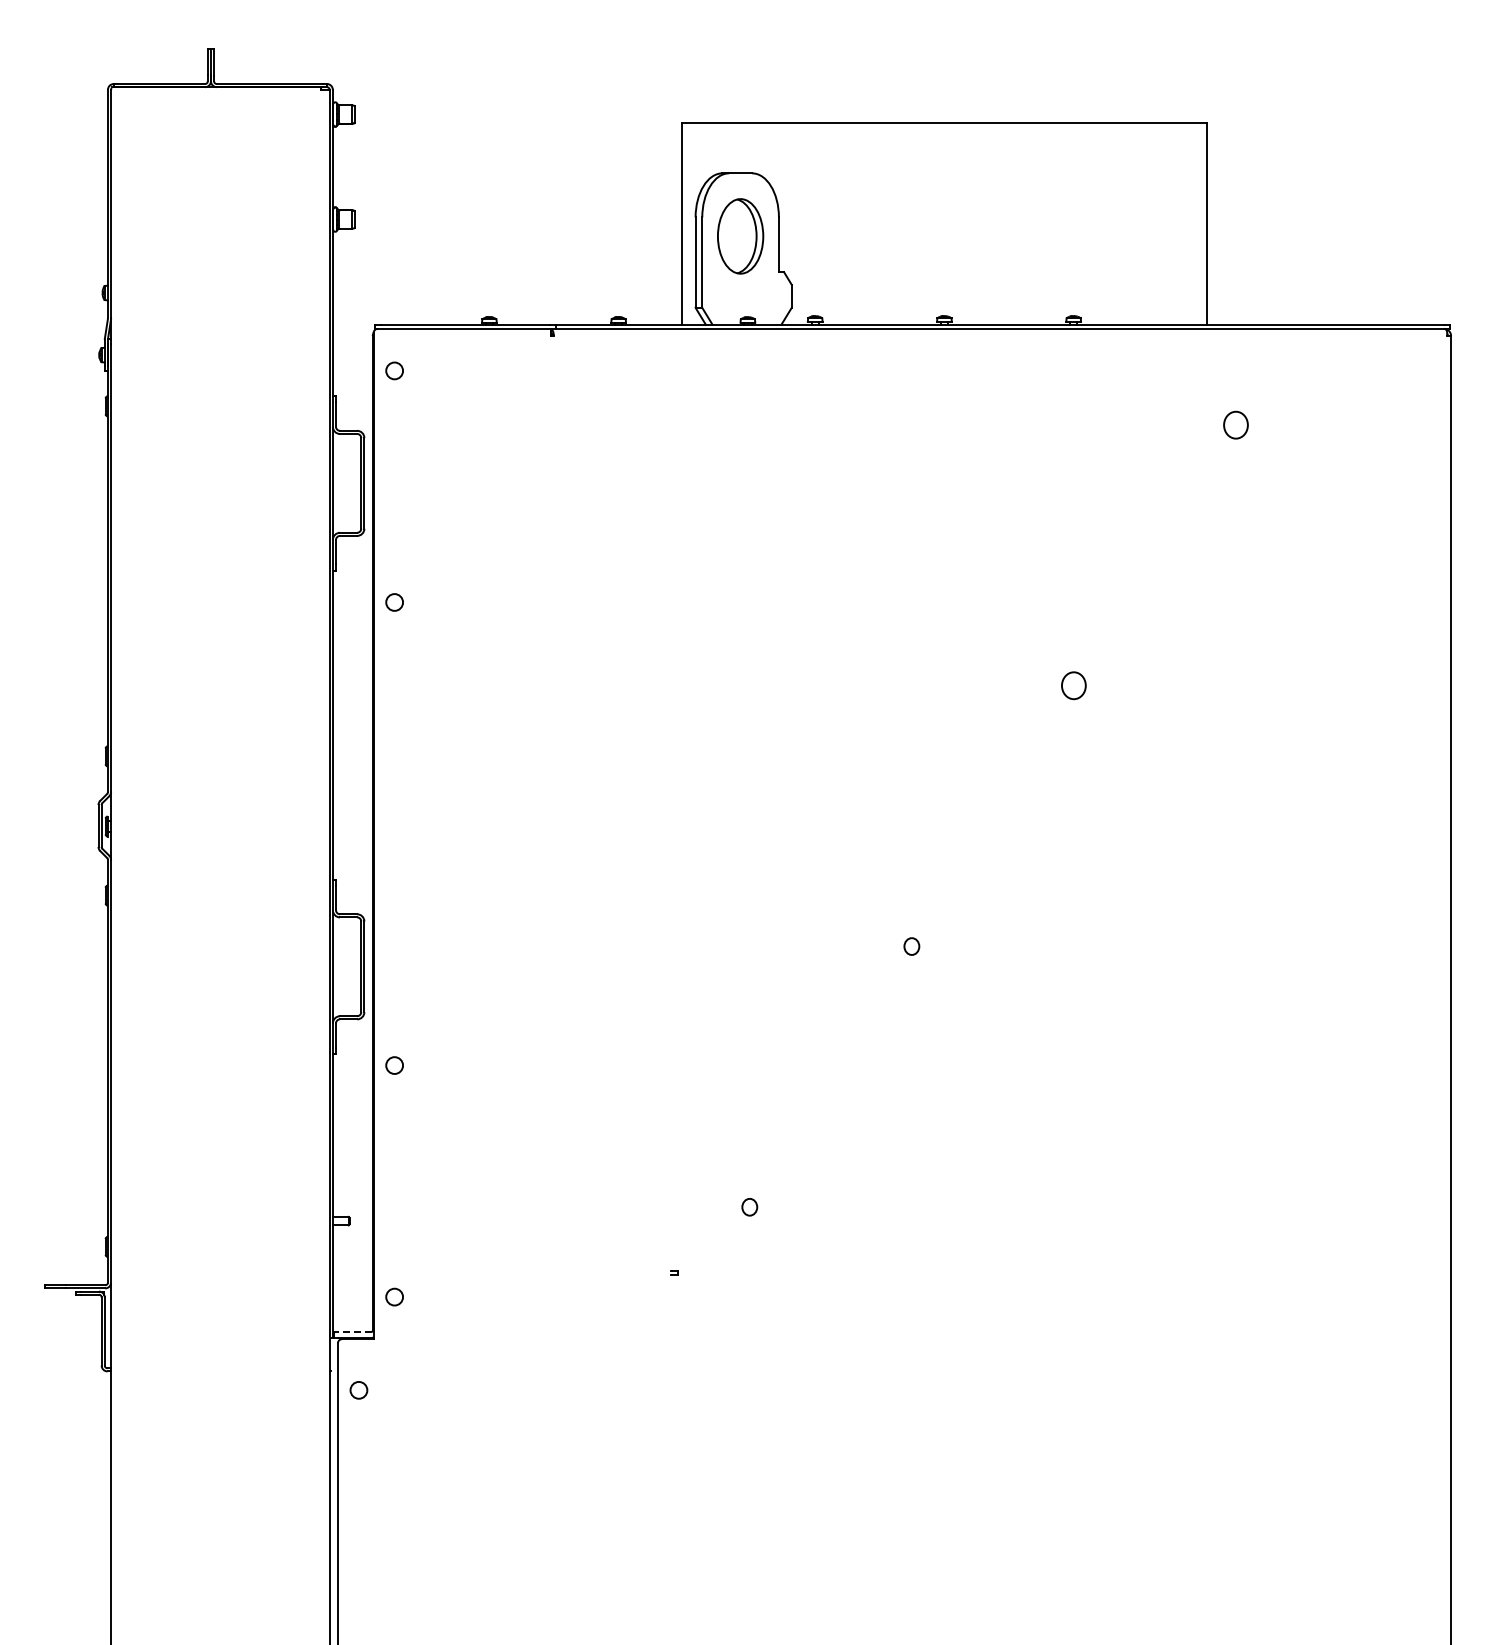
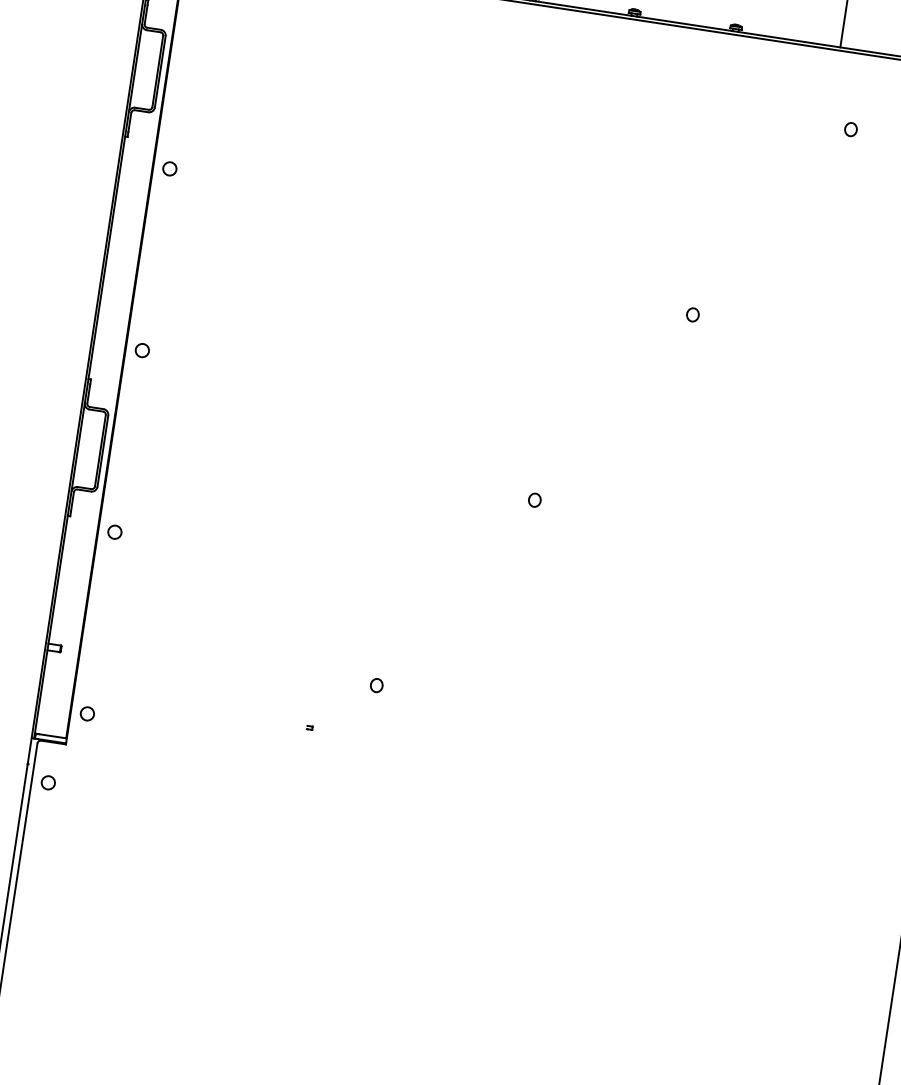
part: (1235, 424) -> (850, 129), size x0.62
part: (1073, 685) -> (692, 314), size x0.62
circle: (394, 833) -> (142, 350), added
line: (355, 1331) -> (52, 736), dashed -> solid

